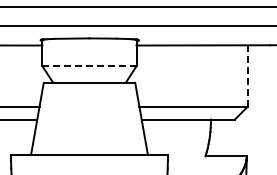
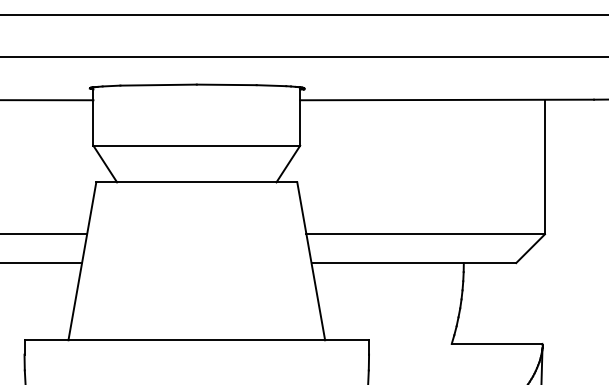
line: (89, 66) -> (196, 146), dashed -> solid
line: (247, 75) -> (544, 166), dashed -> solid

